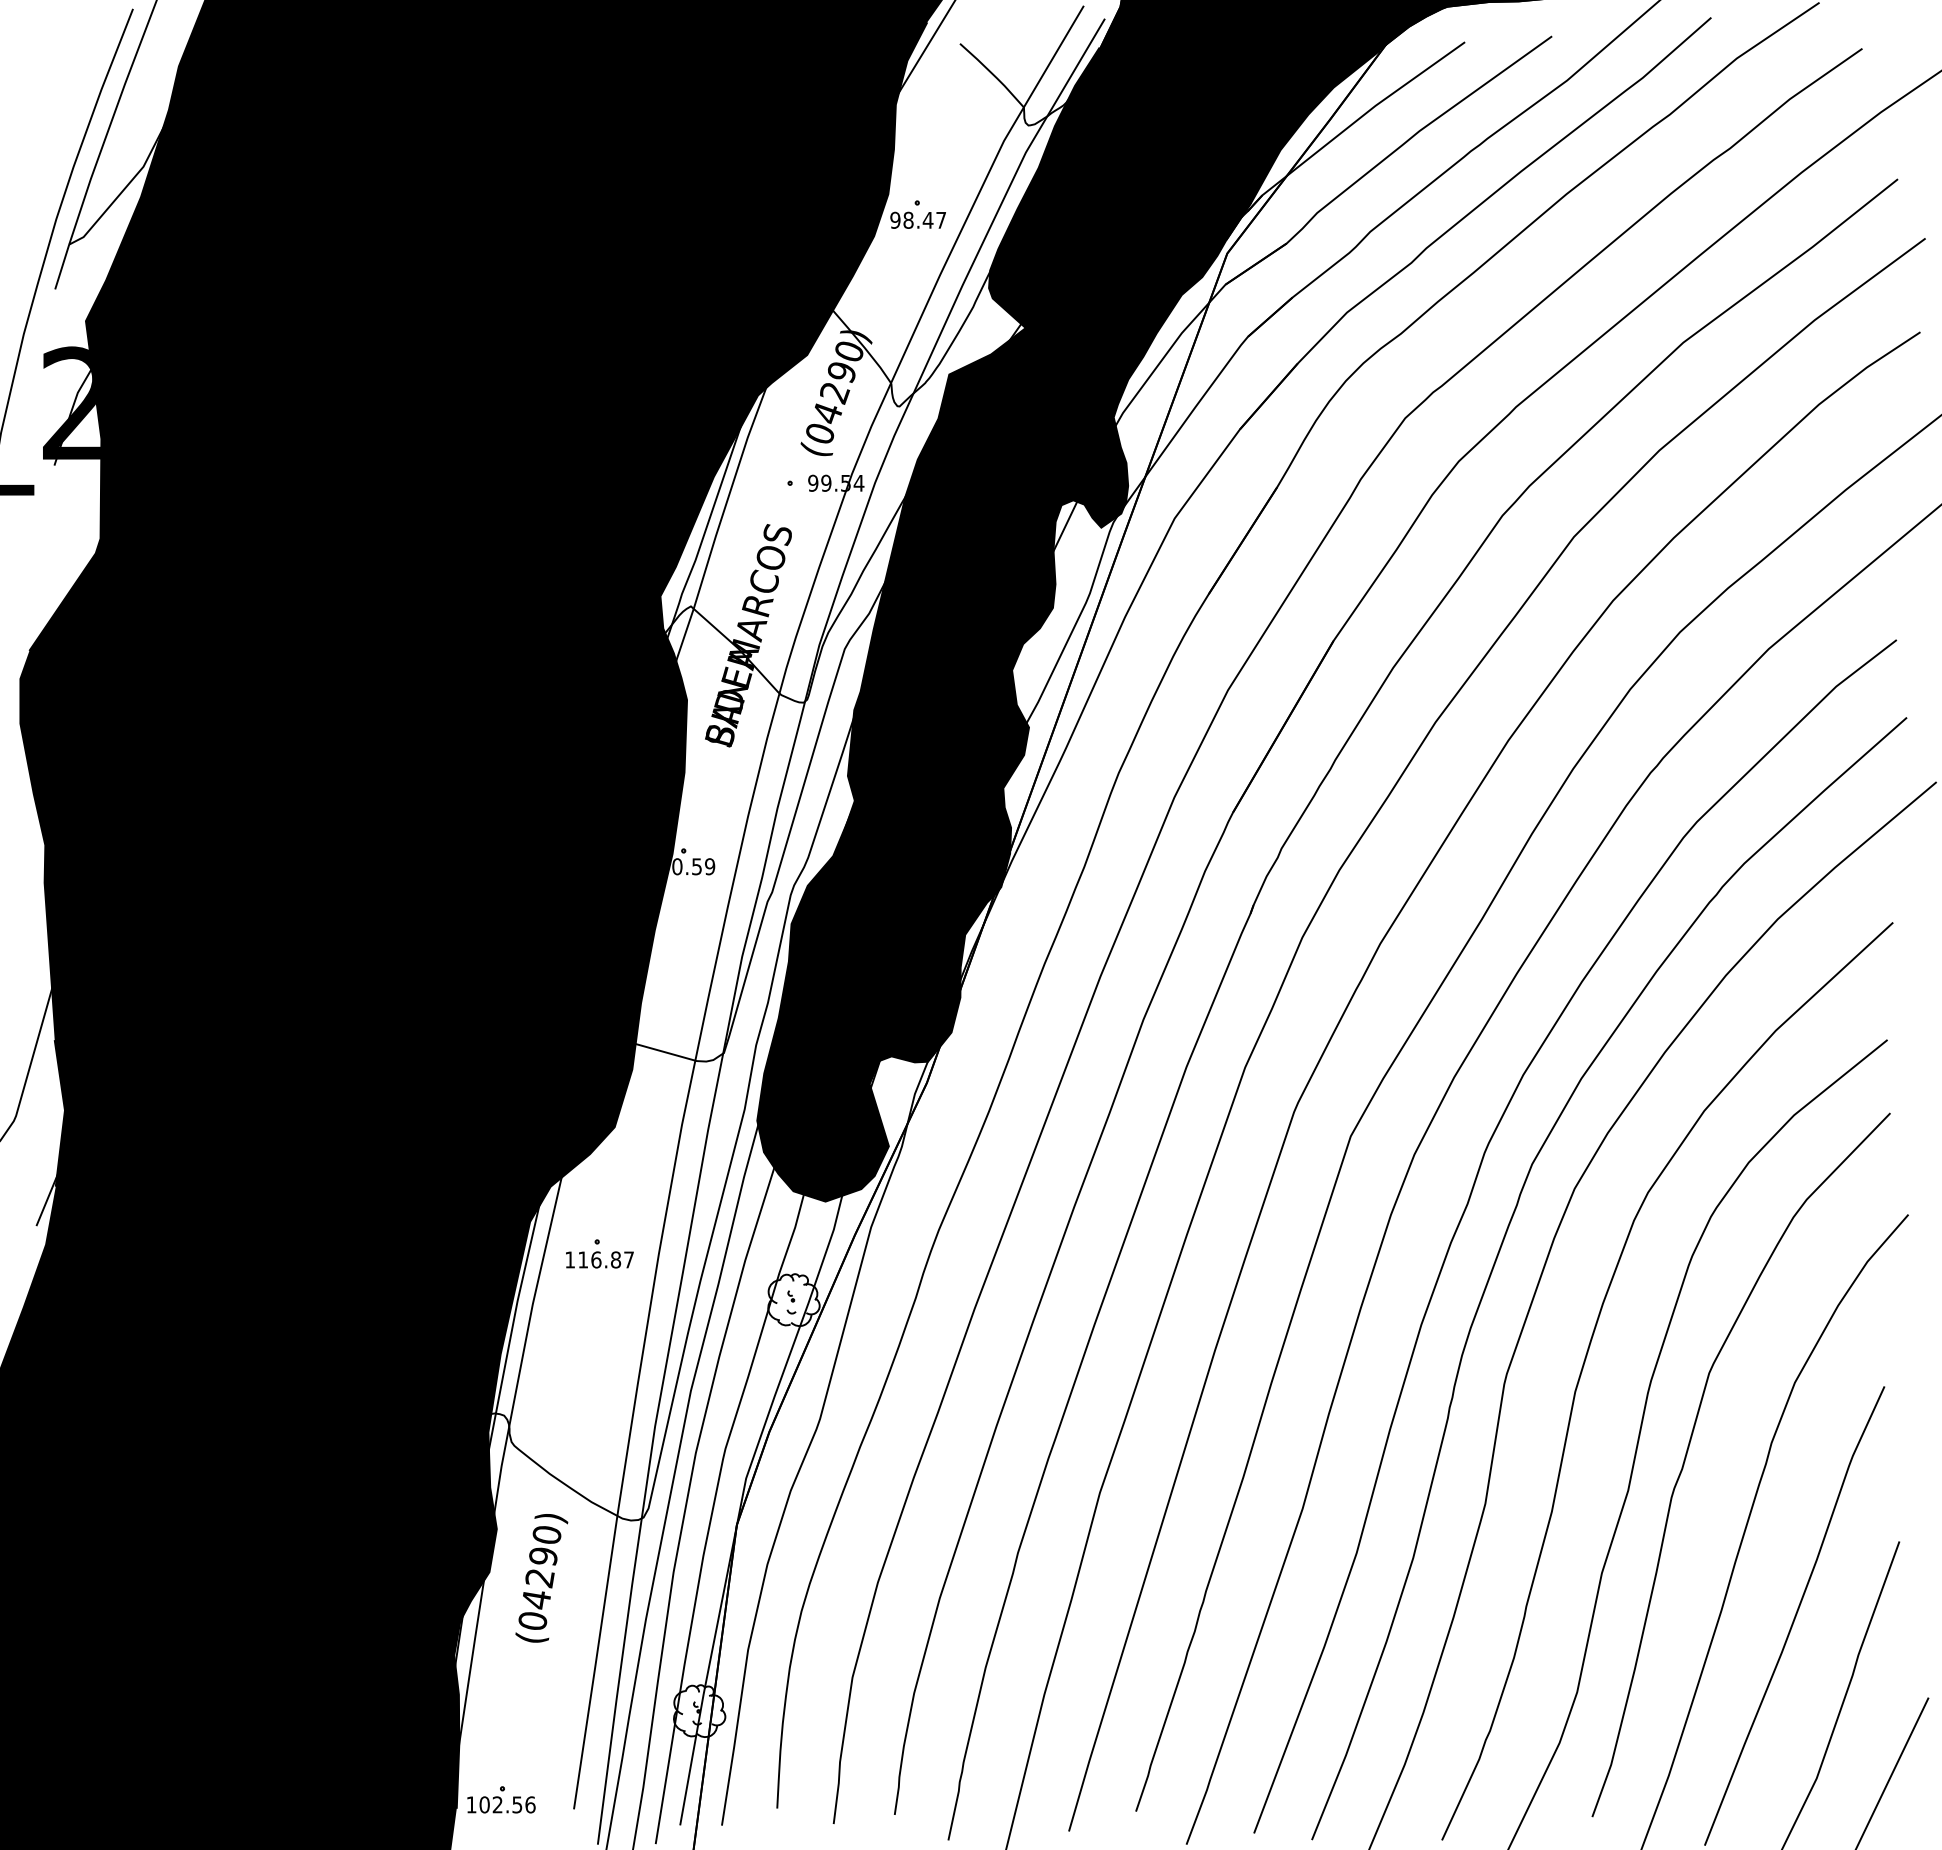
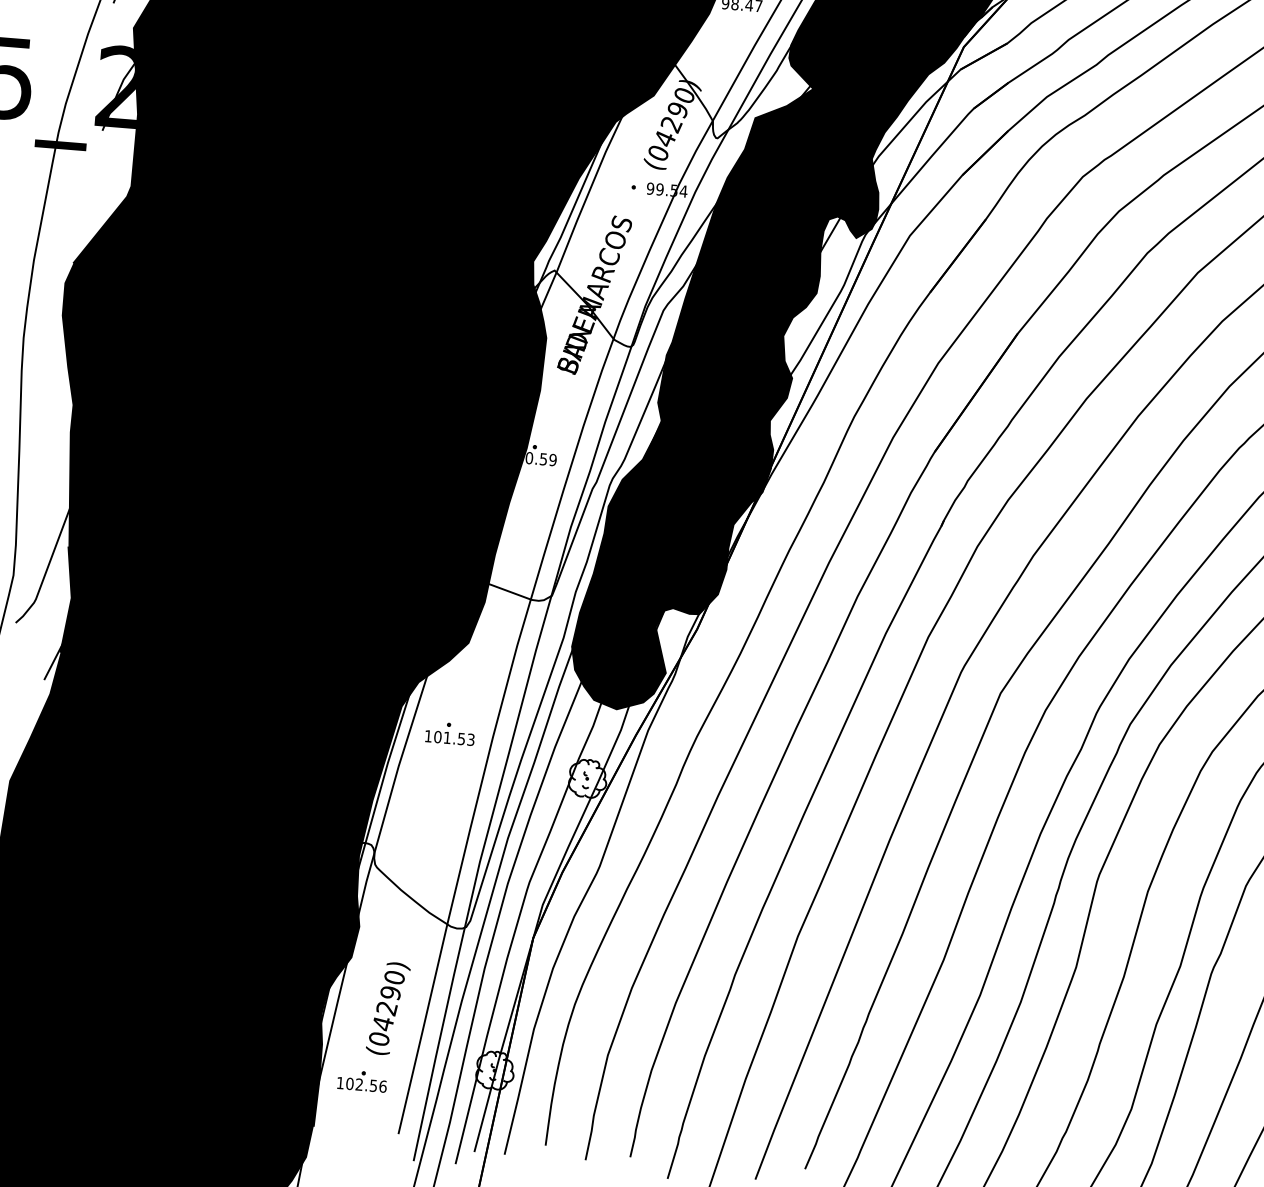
text: (605, 1259) -> (454, 738), 116.87 -> 101.53
text: (541, 1578) -> (388, 1008), moved
part: (501, 1799) -> (362, 1081), moved

